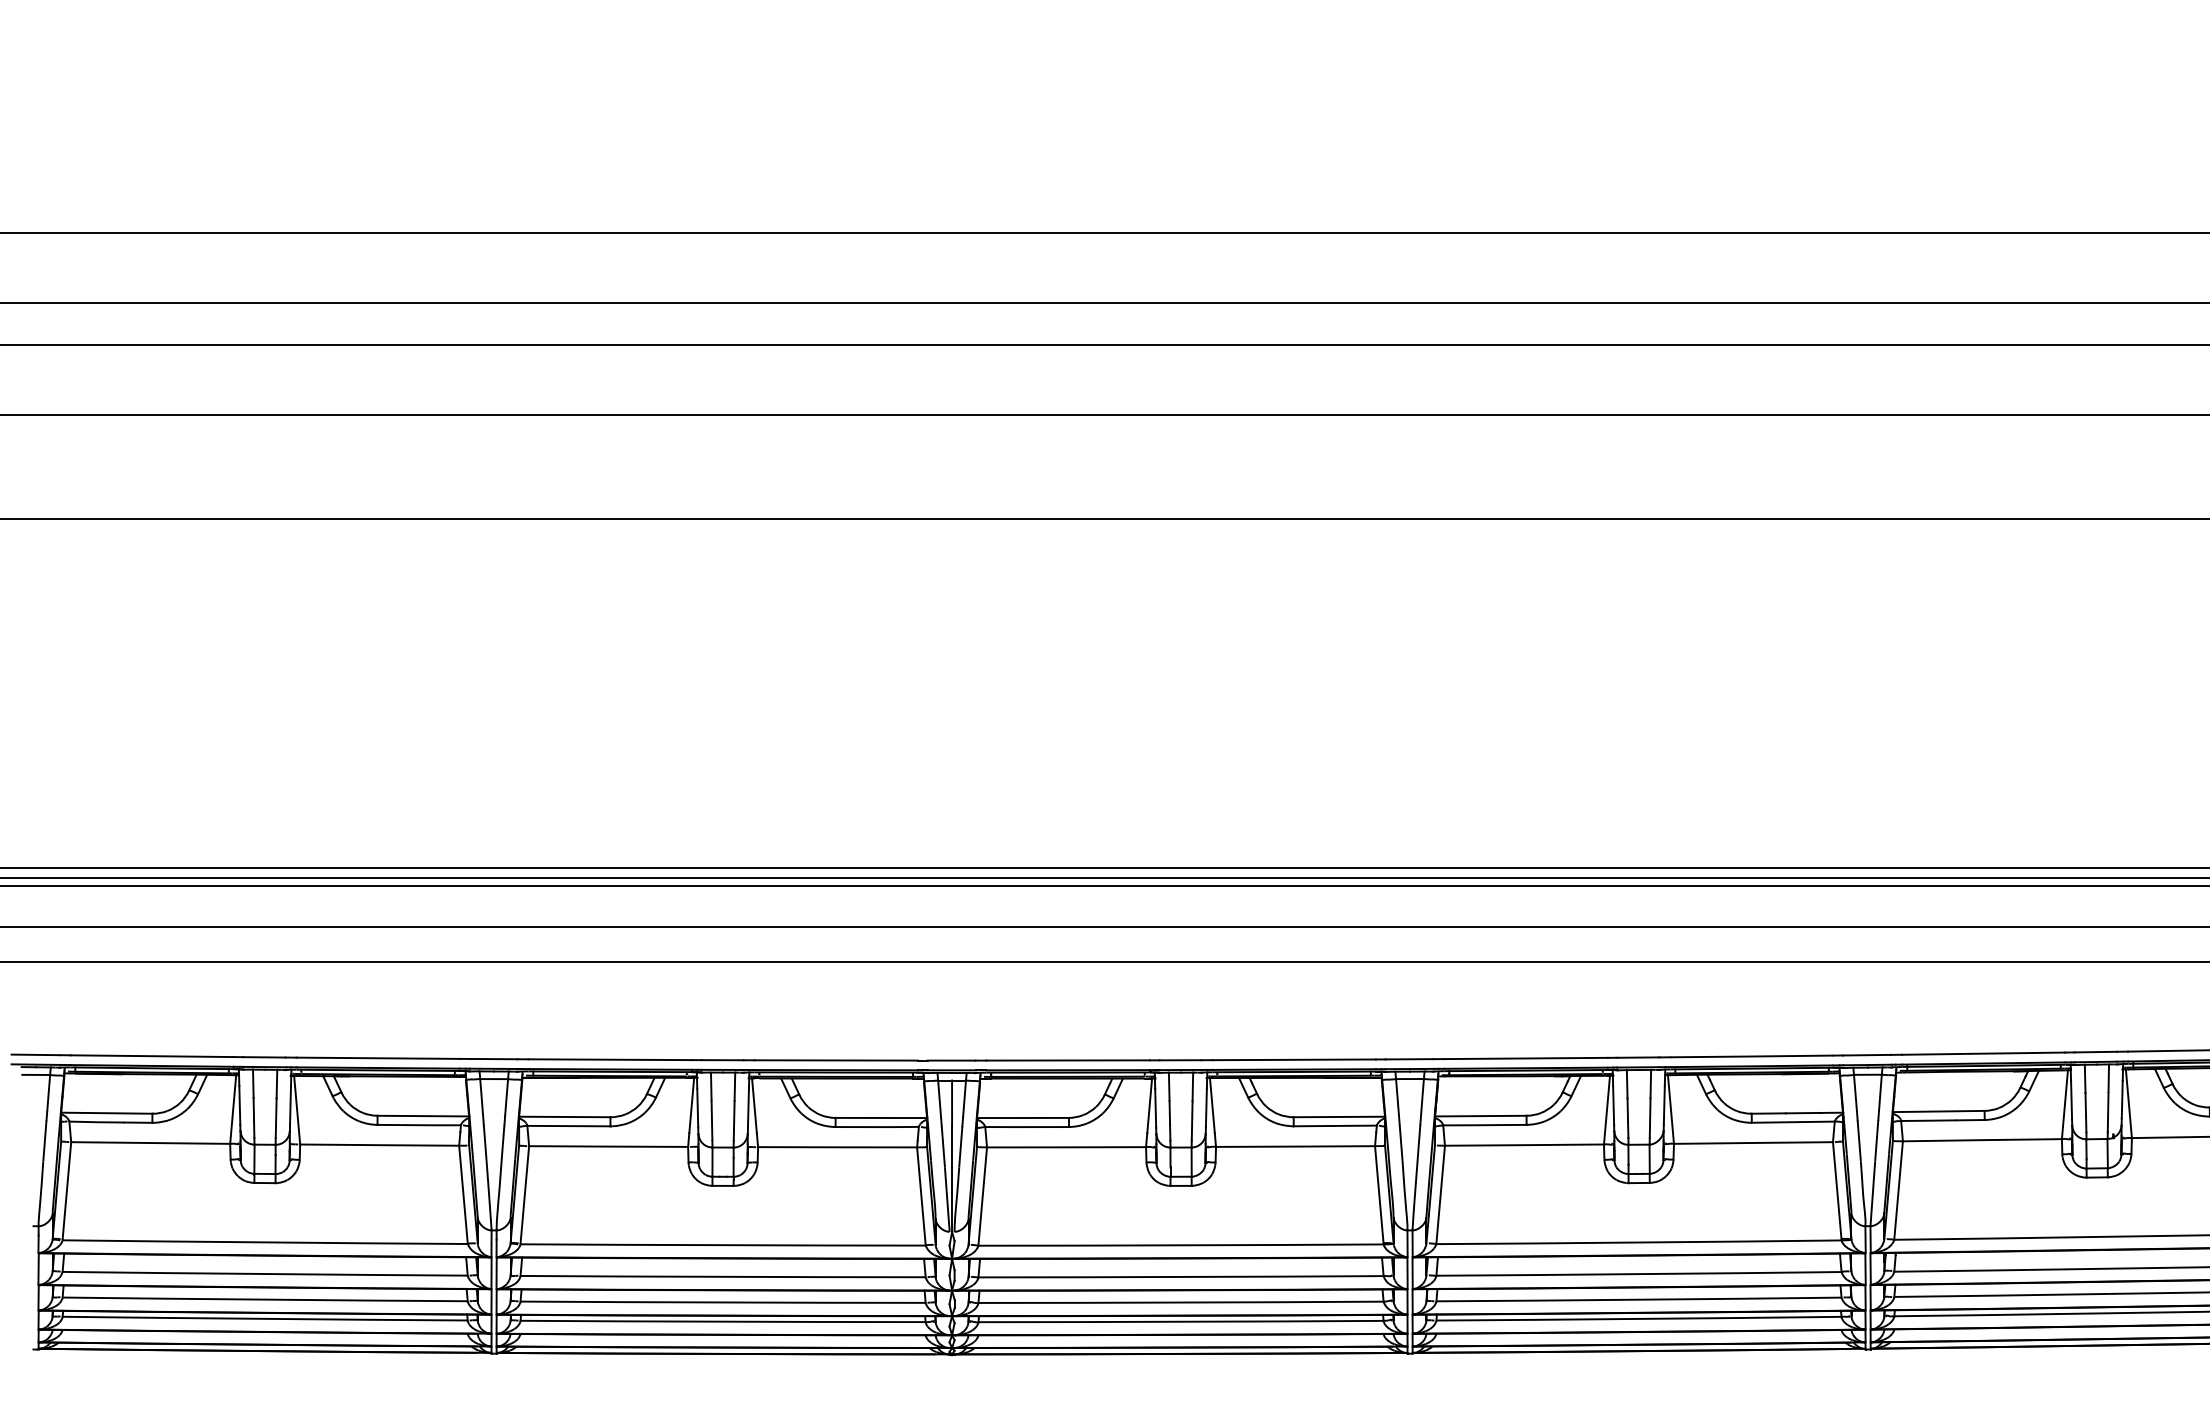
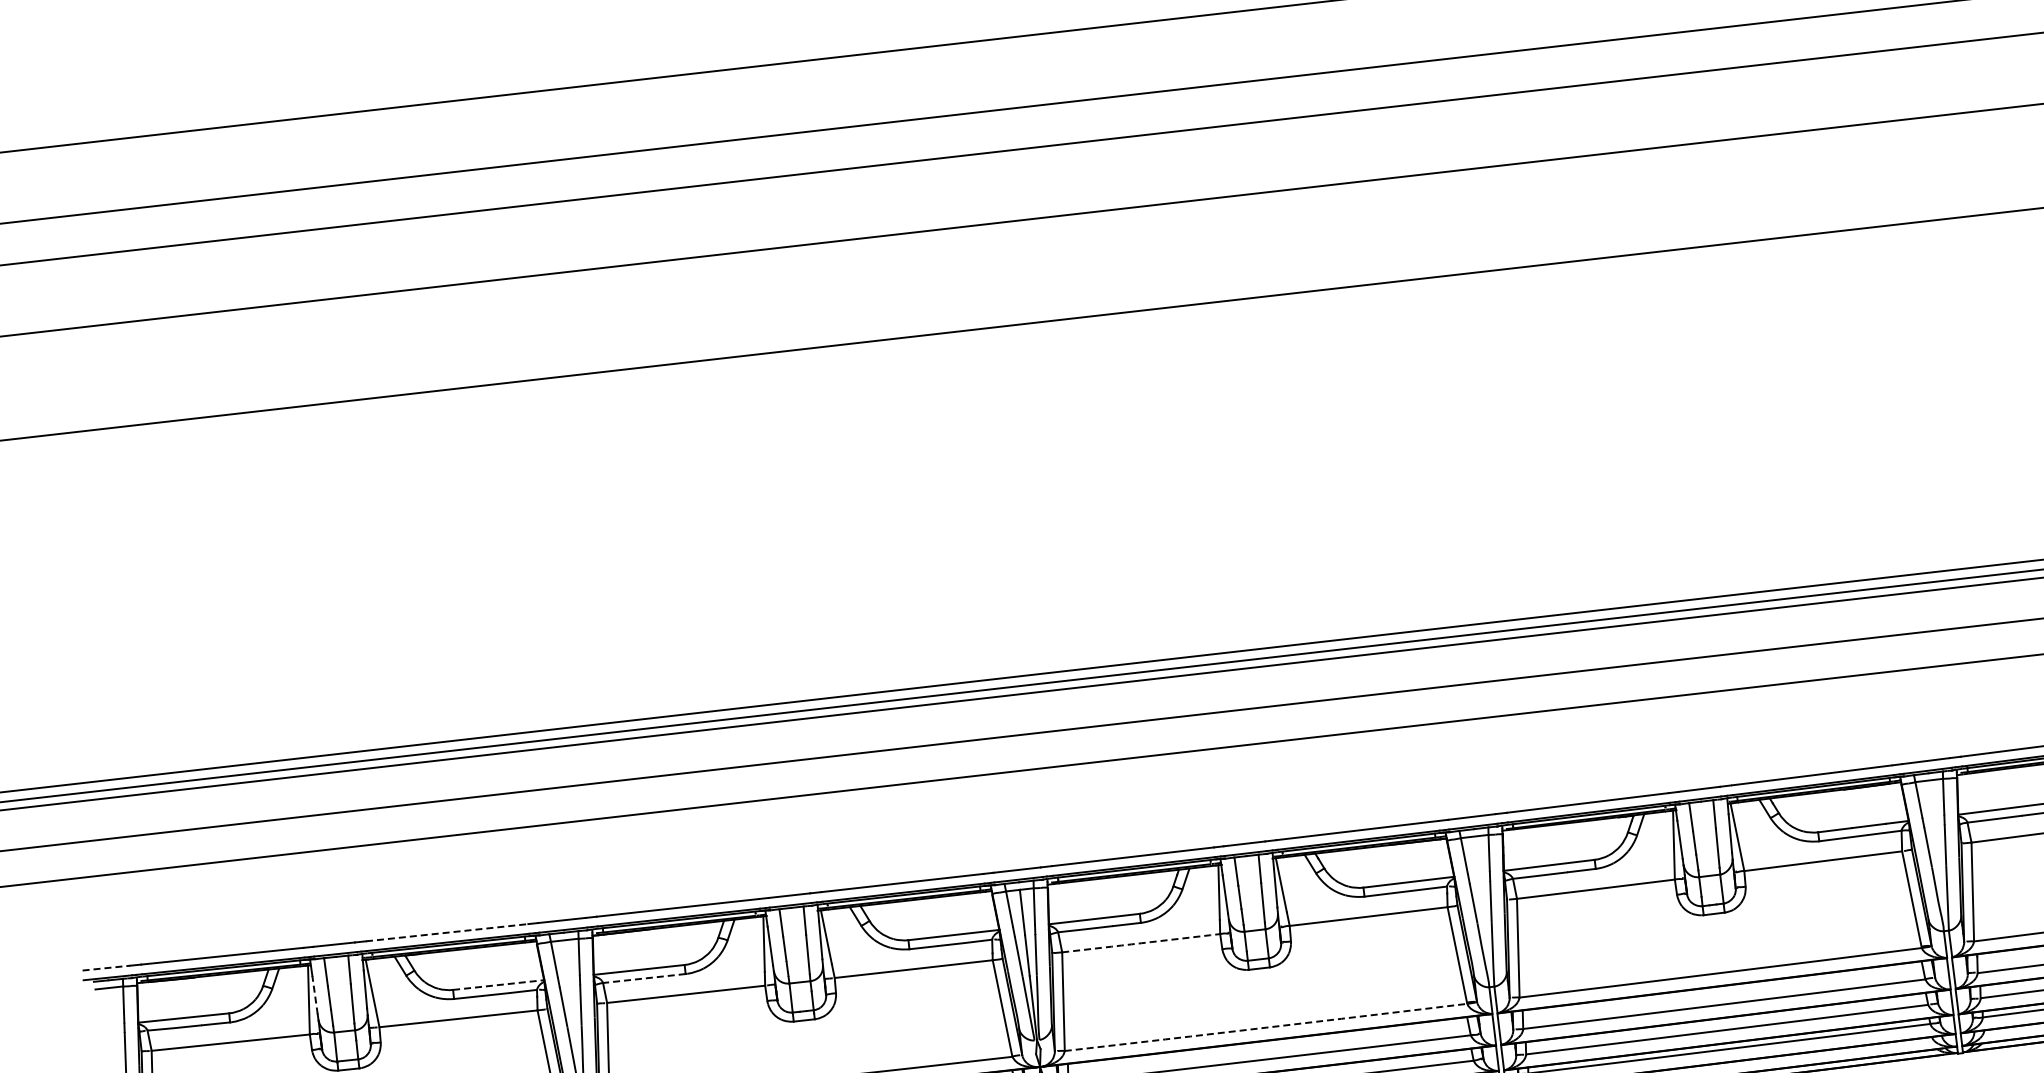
line: (35, 1054) -> (106, 967), solid -> dashed
line: (378, 1058) -> (447, 932), solid -> dashed
line: (239, 1104) -> (314, 994), solid -> dashed
line: (423, 1116) -> (498, 985), solid -> dashed
line: (568, 1126) -> (644, 978), solid -> dashed
arc: (1066, 1147) -> (1141, 943), solid -> dashed
arc: (1181, 1245) -> (1266, 1027), solid -> dashed

